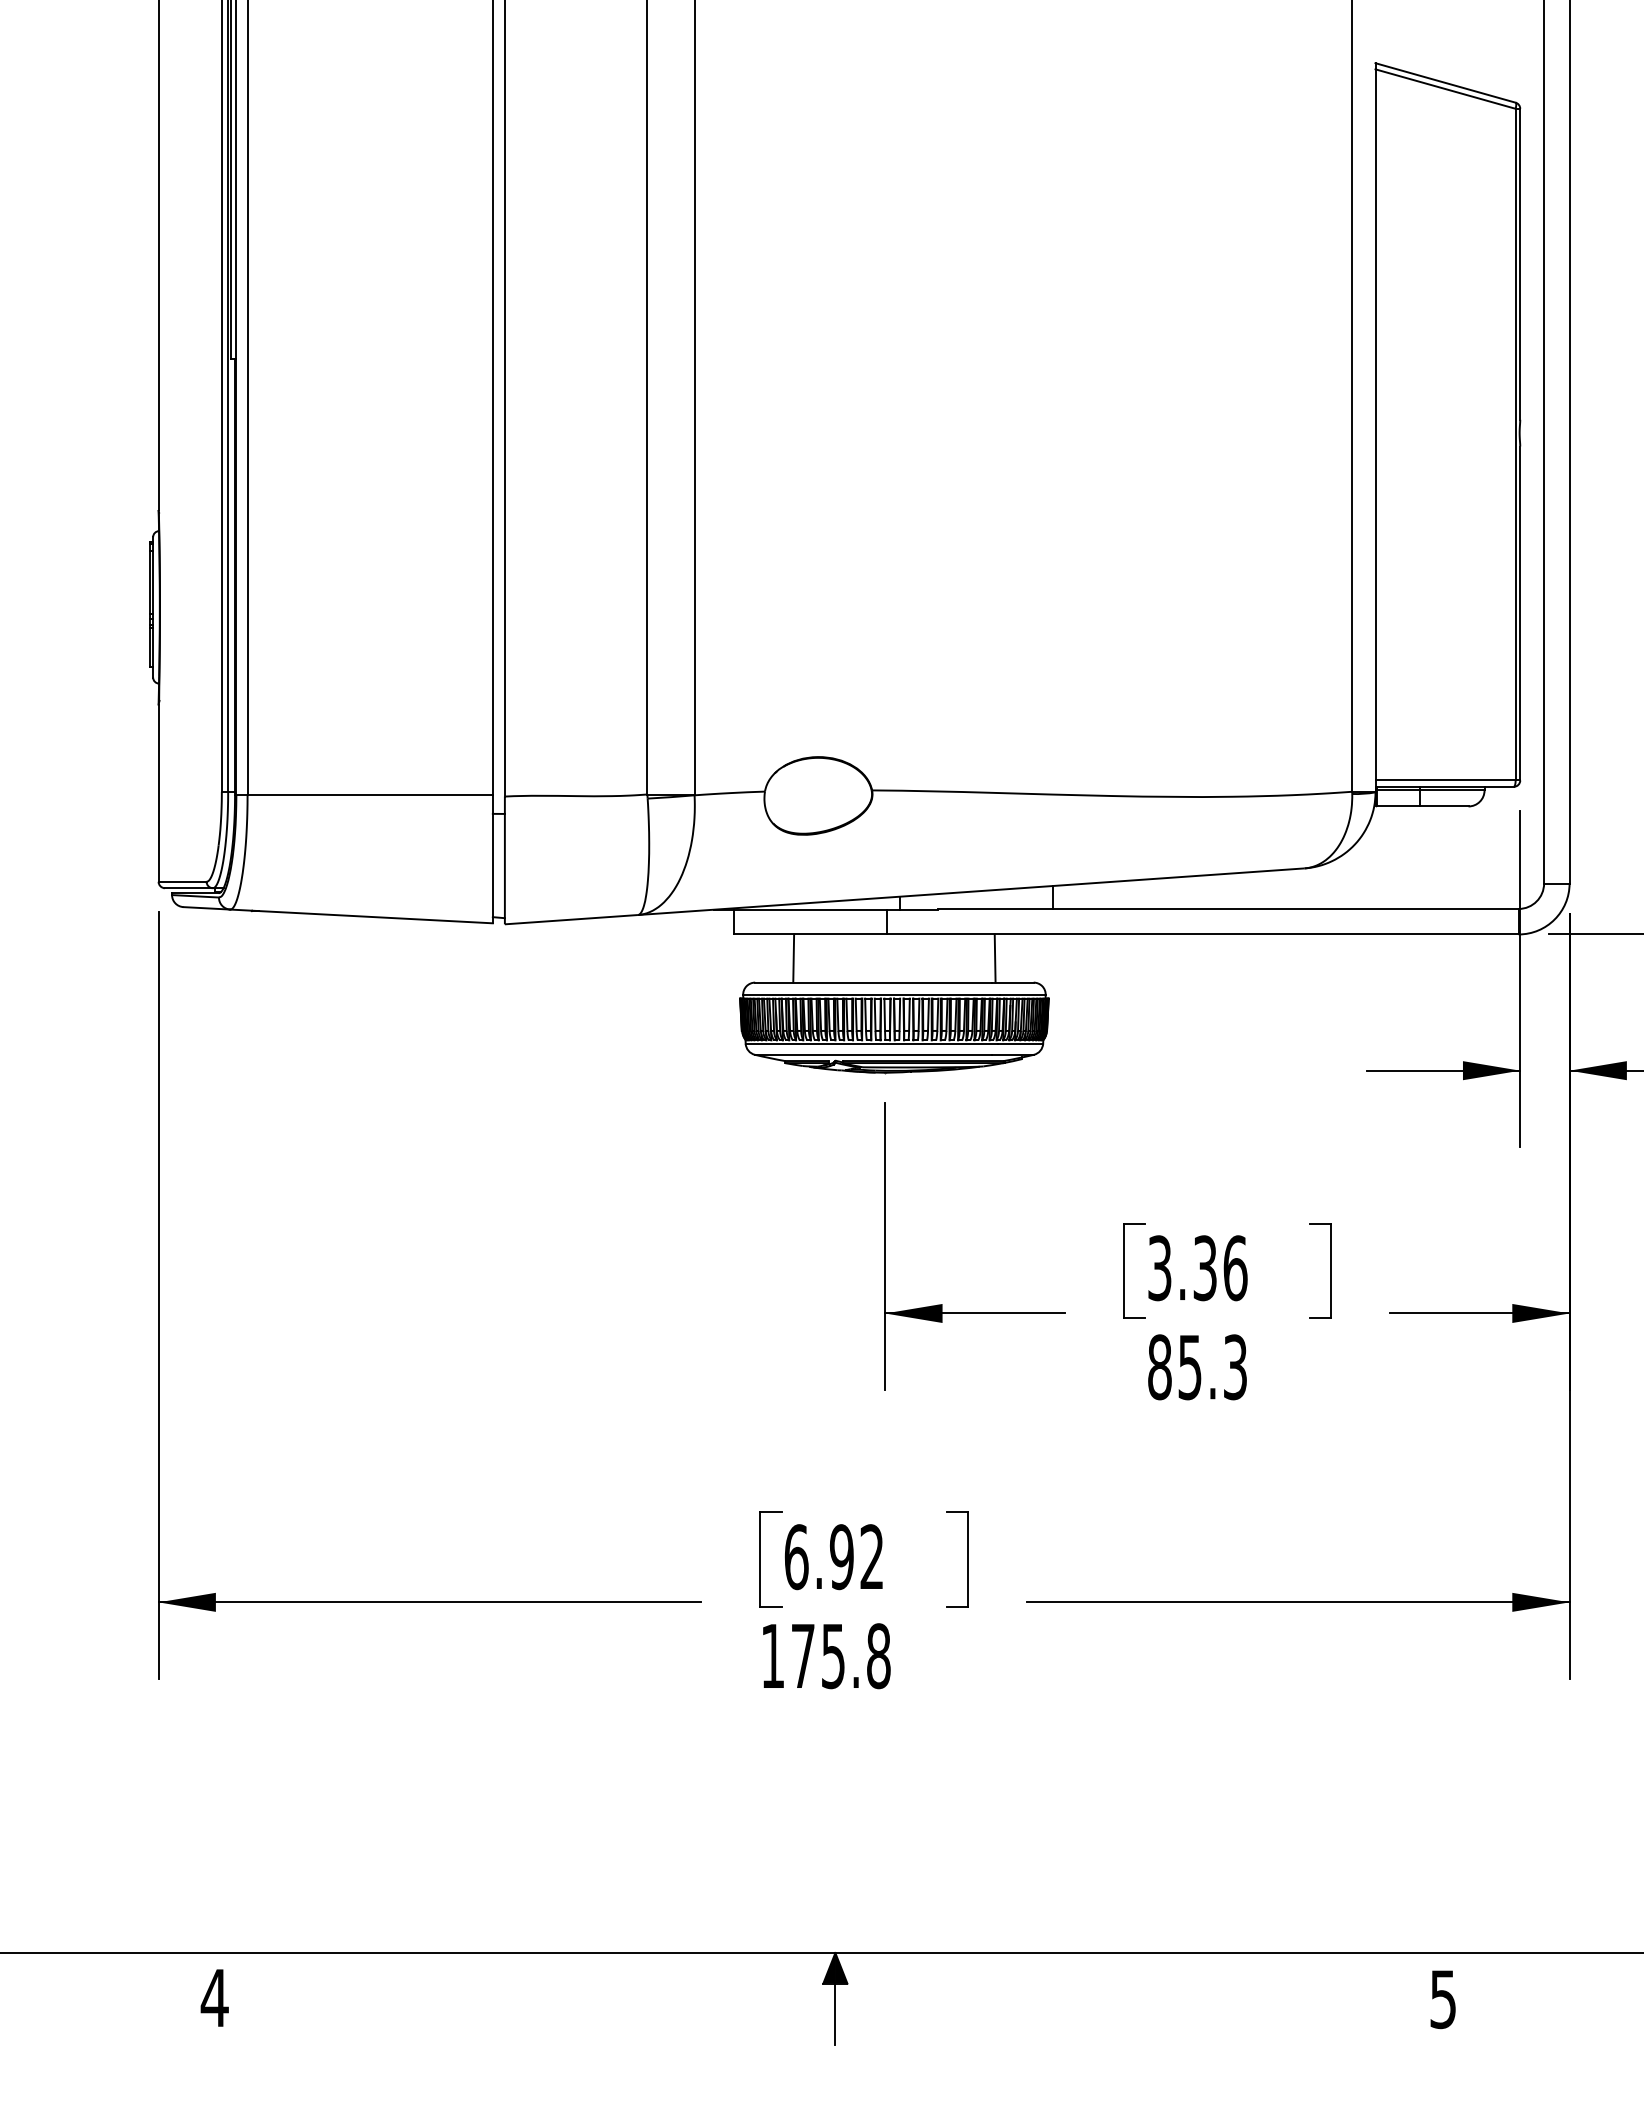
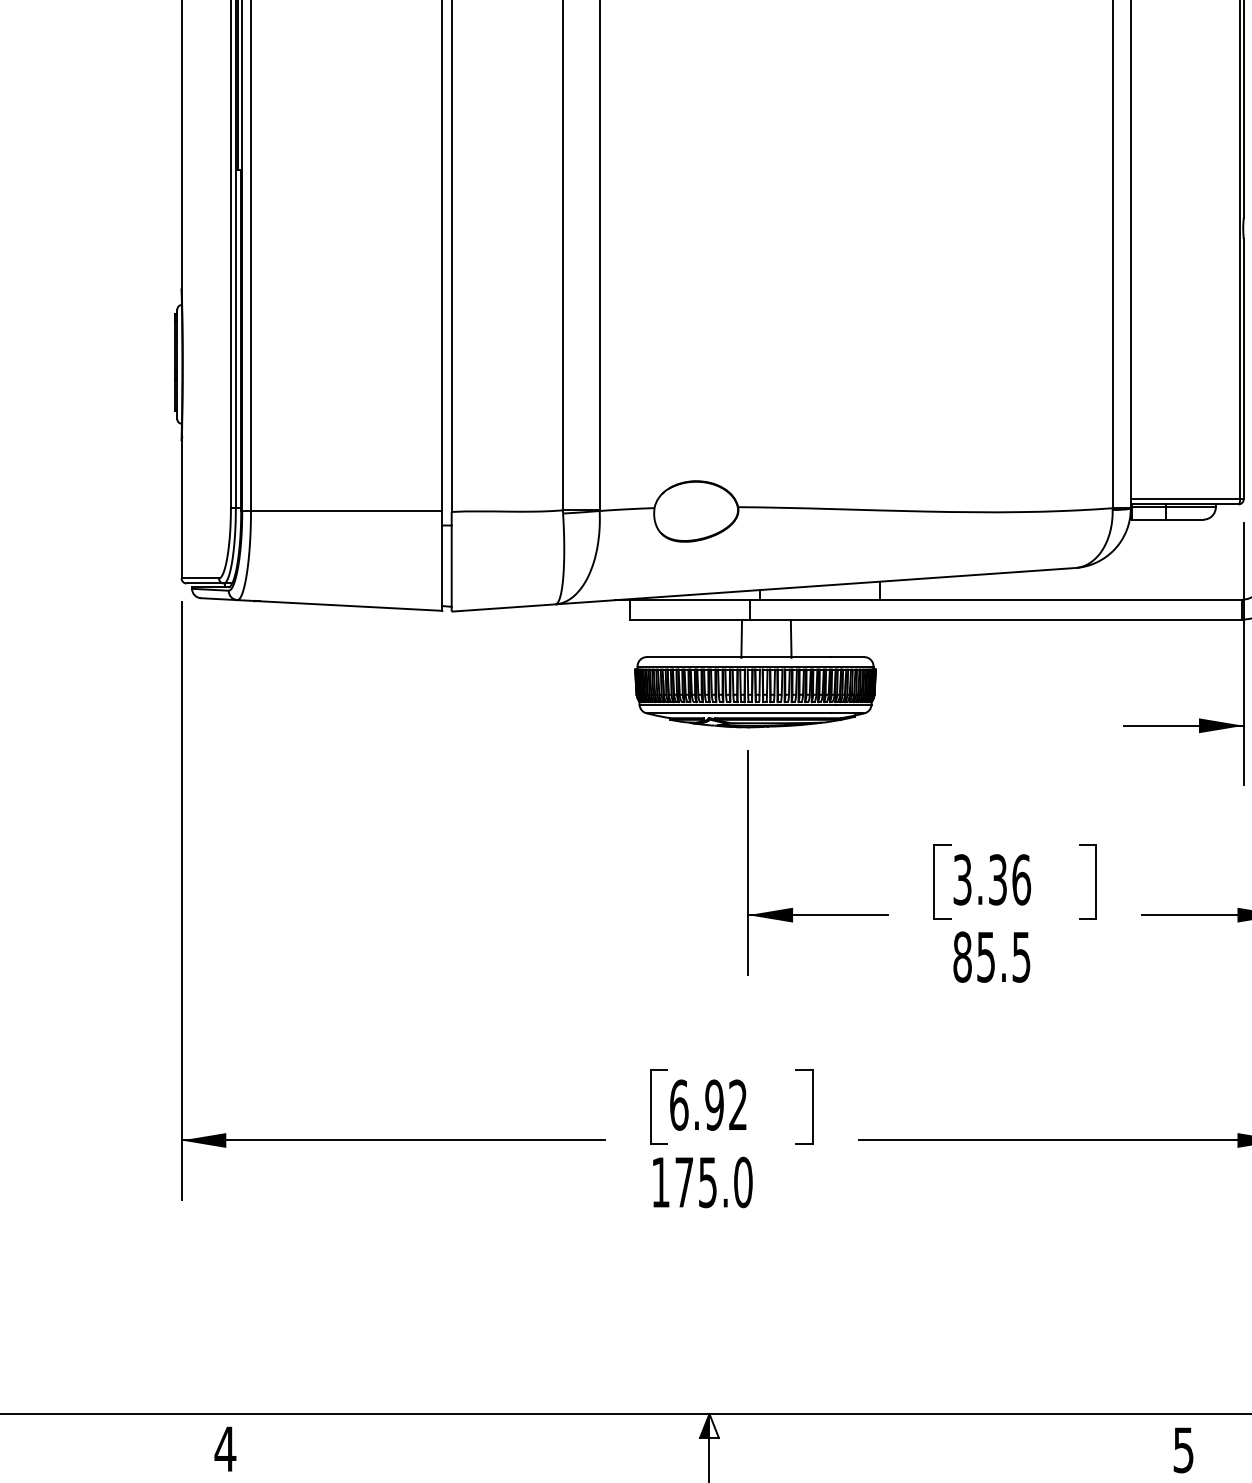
line: (793, 958) -> (741, 639), moved
line: (994, 958) -> (790, 639), moved
text: (1235, 1366) -> (1021, 956), 85.3 -> 85.5
text: (878, 1655) -> (743, 1181), 175.8 -> 175.0
fill: (841, 1968) -> (714, 1426), removed

